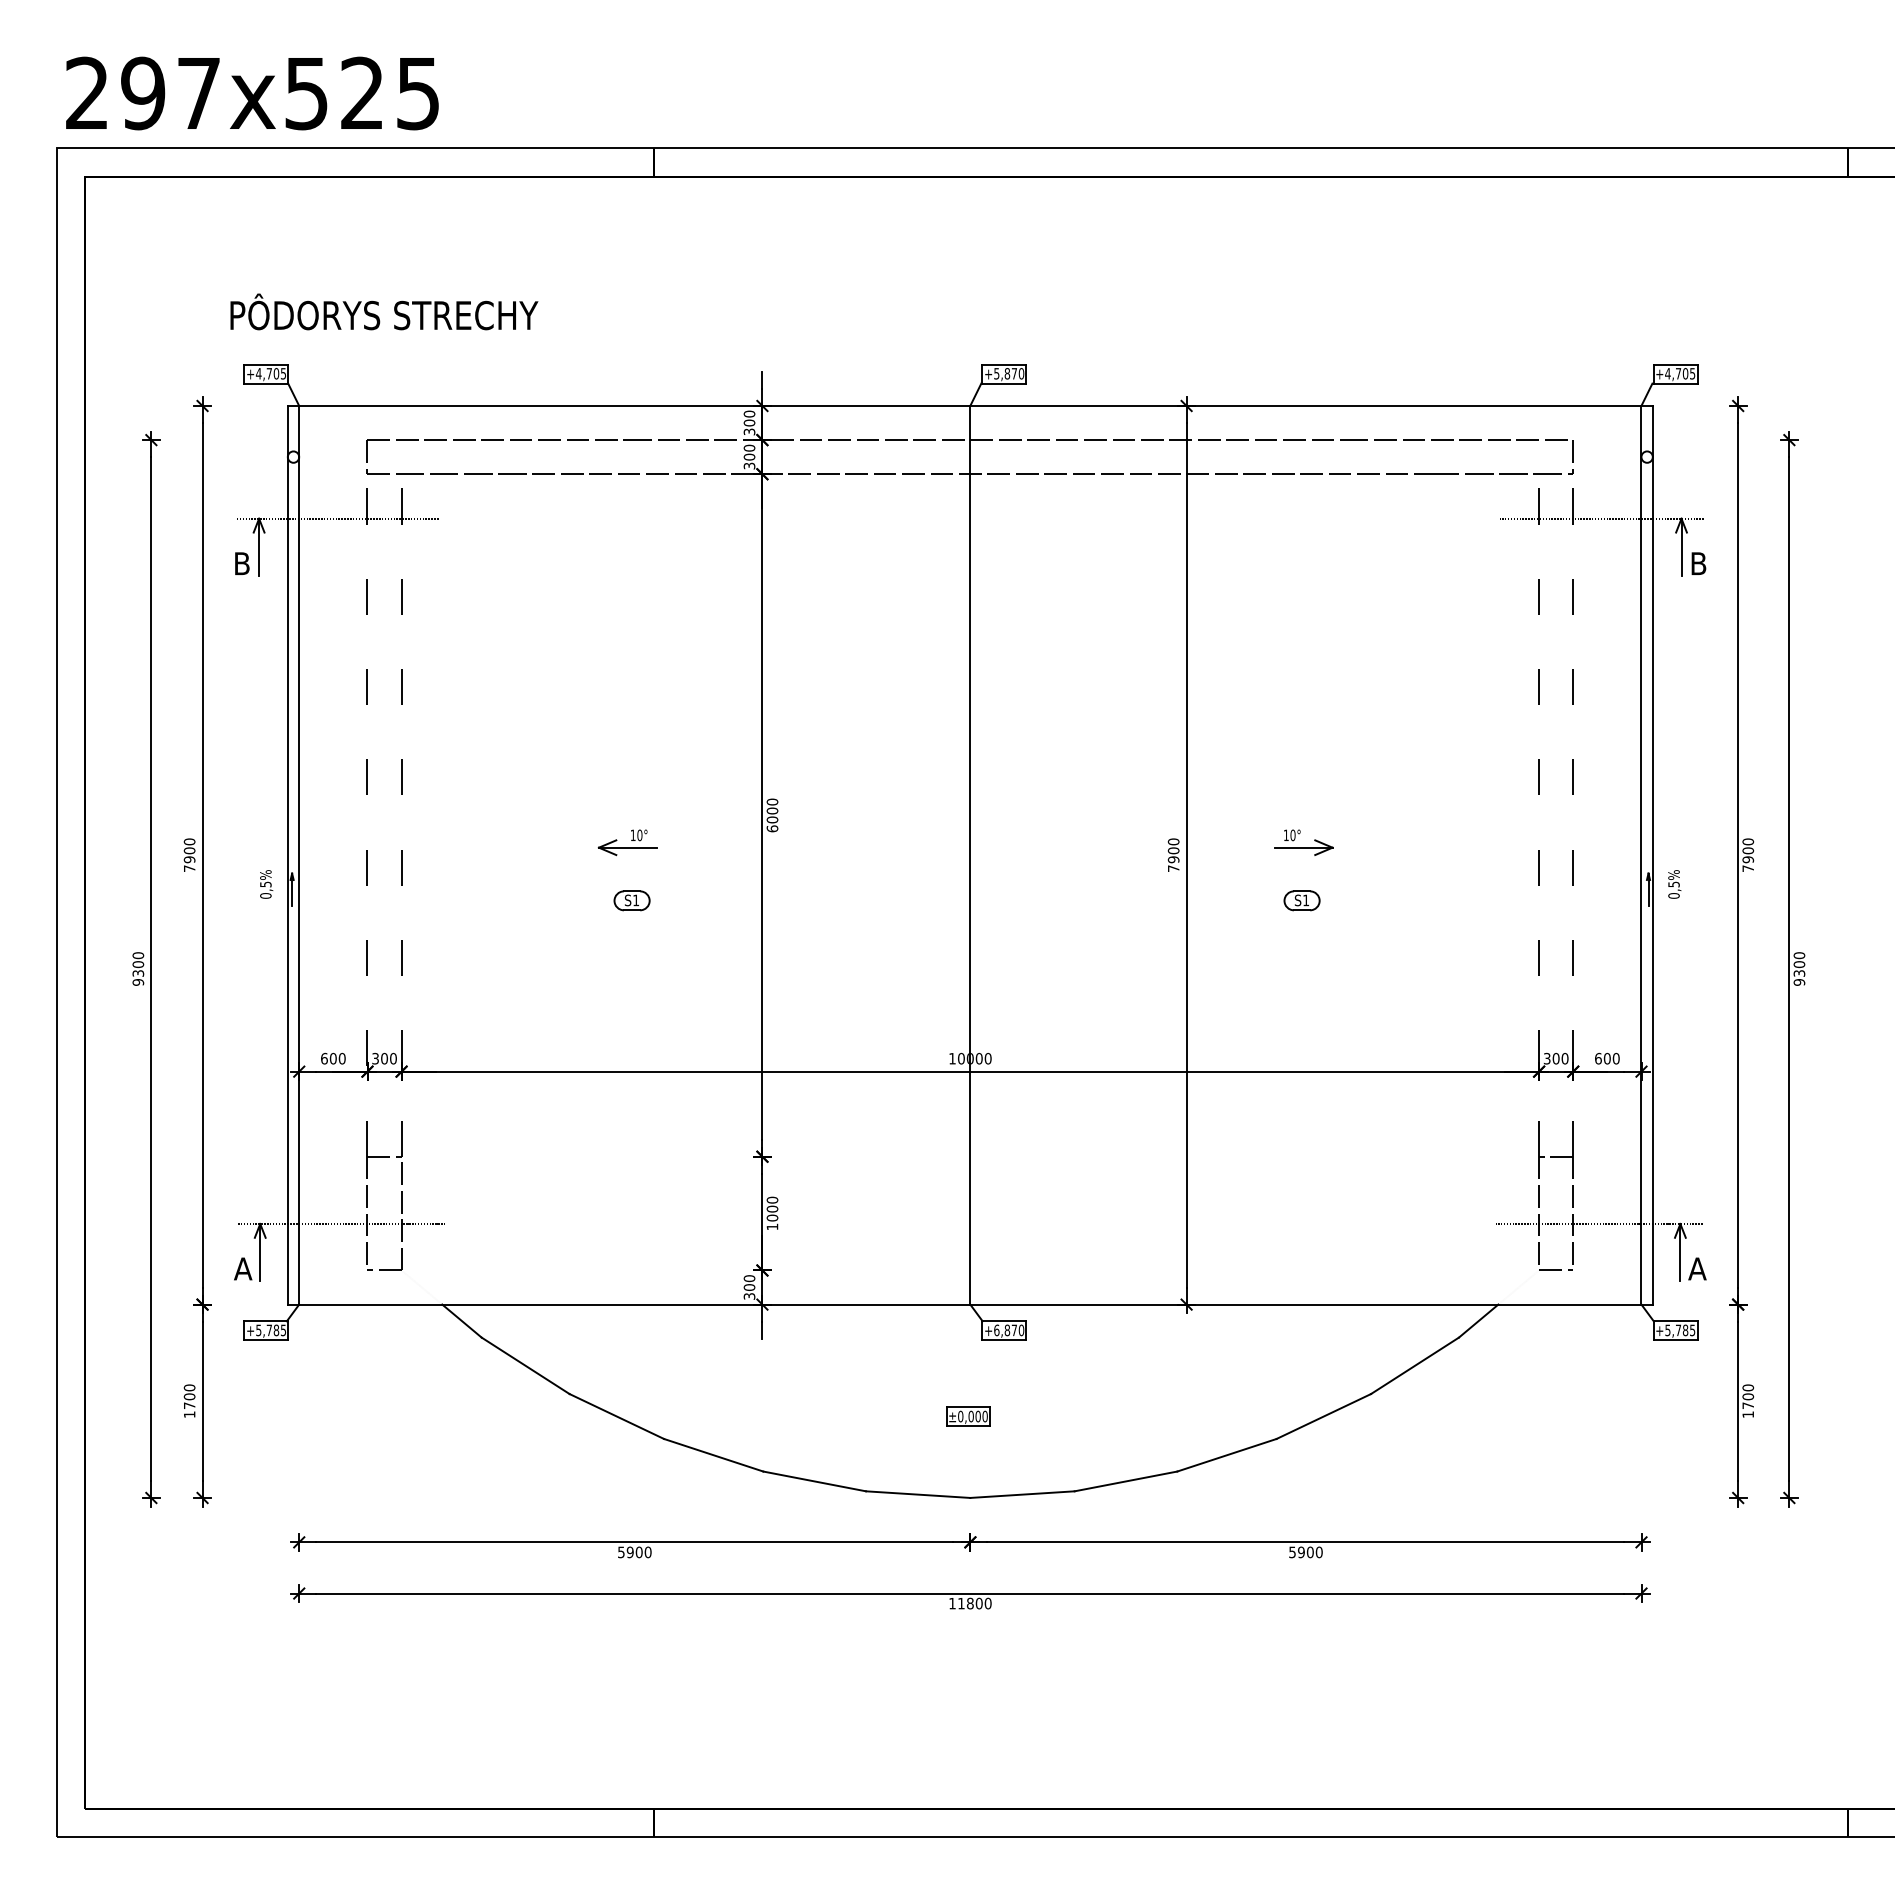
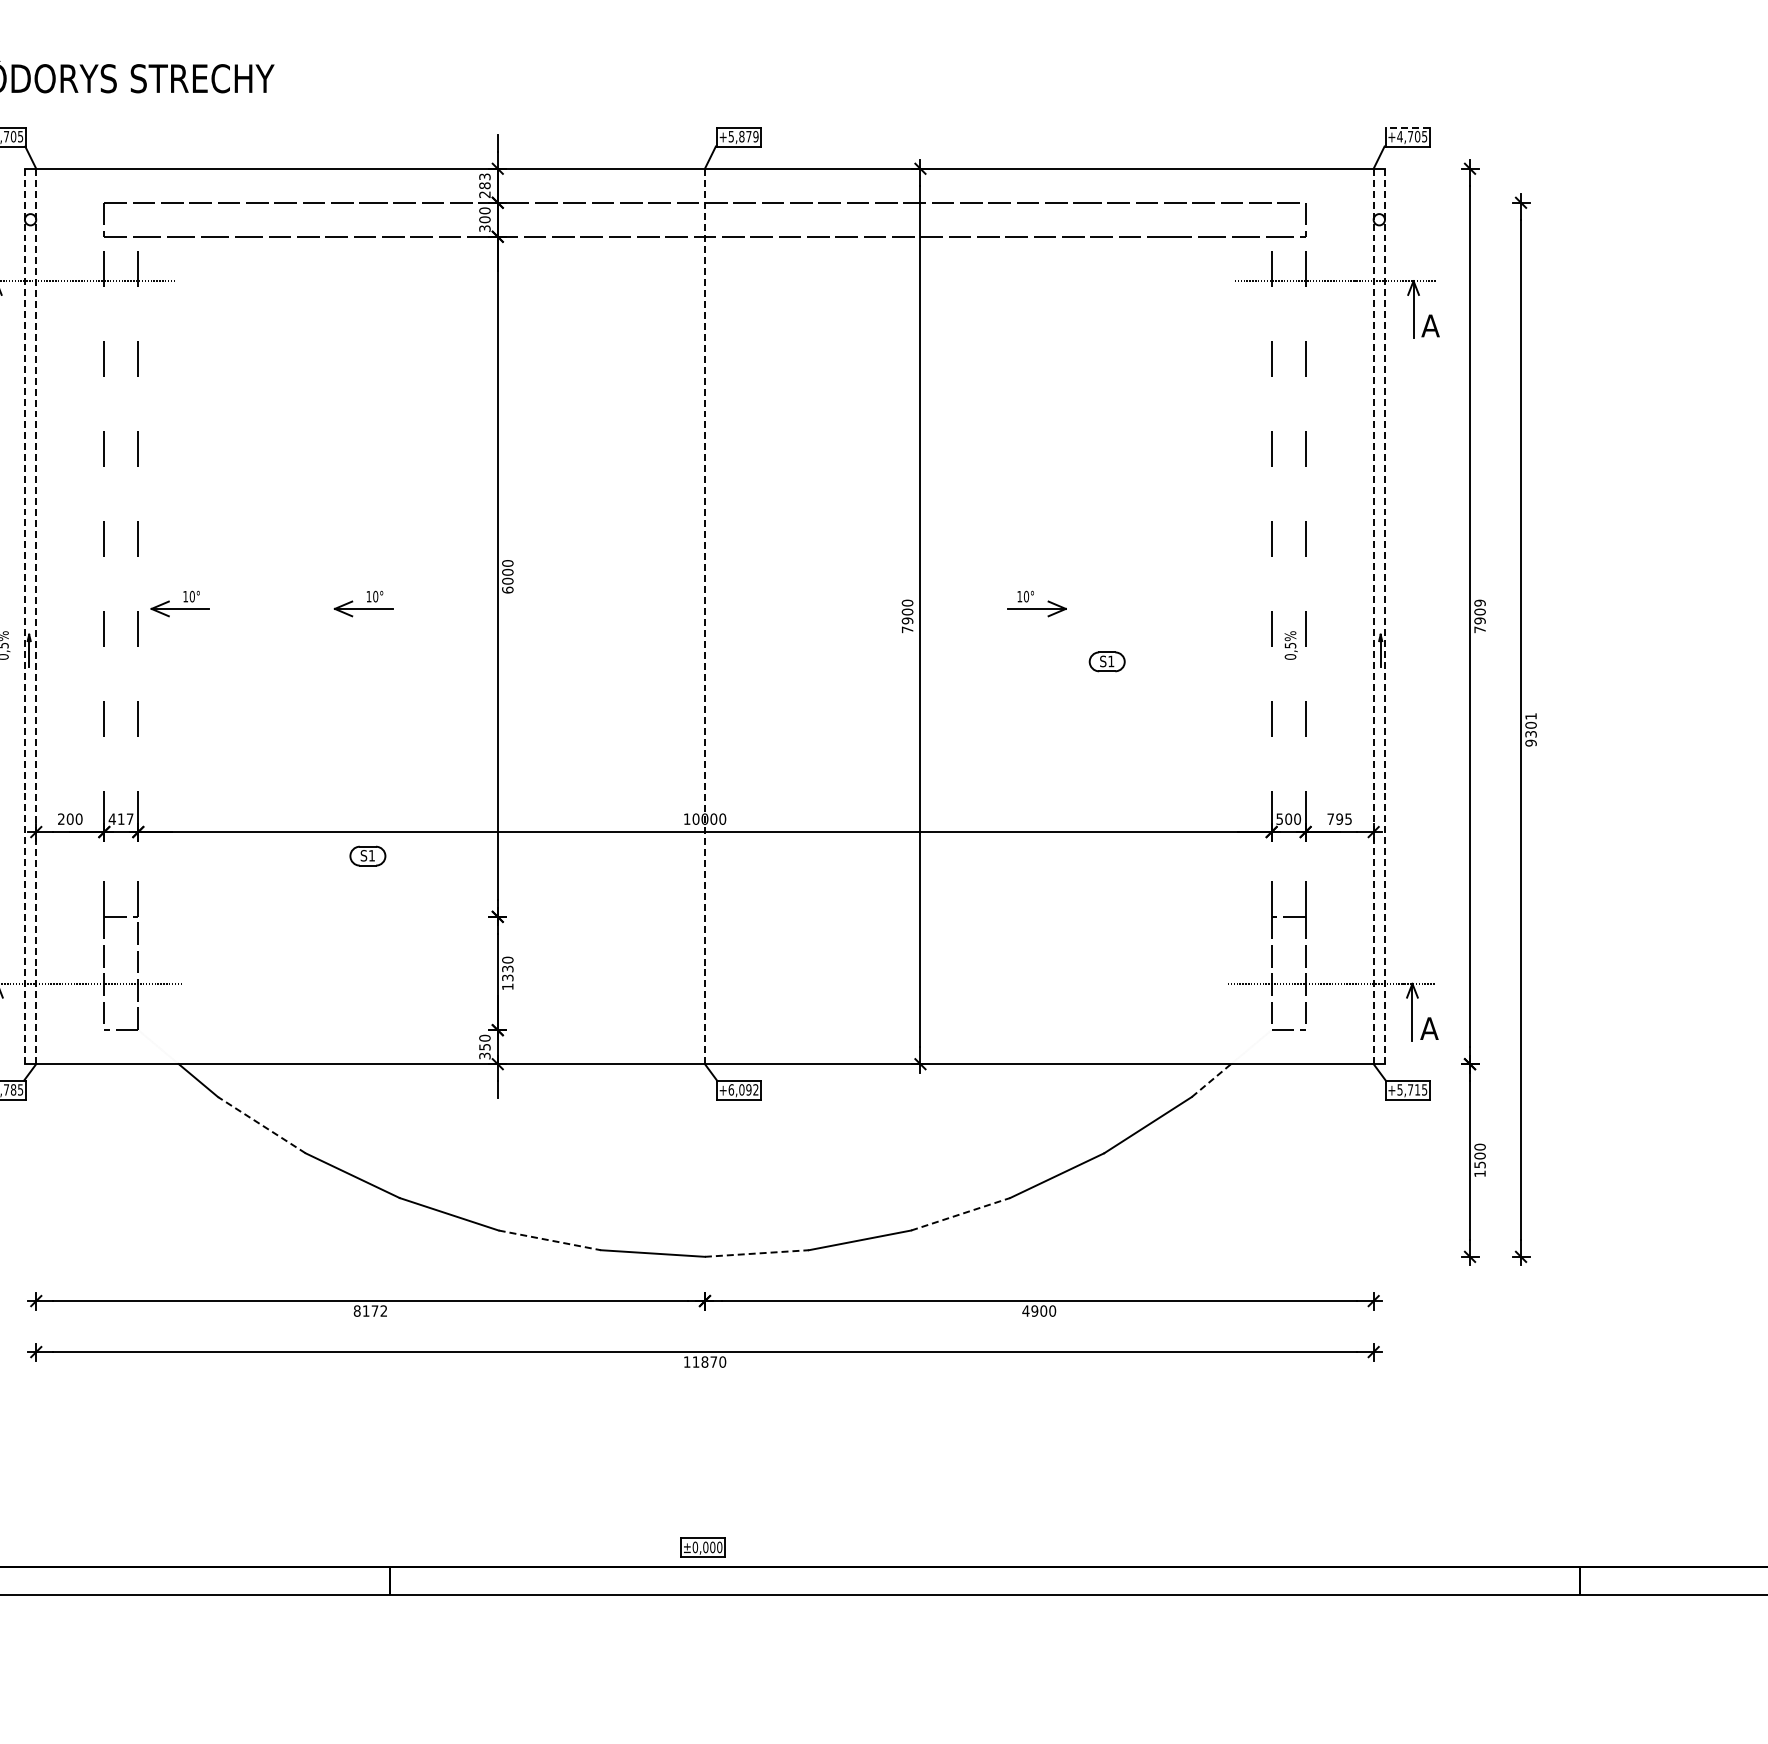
line: (1675, 364) -> (1407, 127), solid -> dashed
text: (1021, 373) -> (755, 136), +5,870 -> +5,879
text: (749, 422) -> (484, 185), 300 -> 283
text: (1698, 563) -> (1430, 325), B -> A
text: (1747, 841) -> (1479, 602), 7900 -> 7909
part: (443, 842) -> (180, 603), added
line: (299, 854) -> (36, 615), solid -> dashed
line: (970, 854) -> (705, 615), solid -> dashed
line: (287, 855) -> (24, 616), solid -> dashed
line: (1641, 855) -> (1373, 616), solid -> dashed
line: (1652, 855) -> (1384, 616), solid -> dashed
text: (1674, 884) -> (1290, 645), moved
part: (631, 900) -> (367, 855), moved
part: (1301, 900) -> (1106, 661), moved
text: (1799, 955) -> (1531, 716), 9300 -> 9301
text: (1547, 1057) -> (1280, 817), 300 -> 500
text: (324, 1058) -> (61, 818), 600 -> 200
text: (383, 1058) -> (120, 818), 300 -> 417
text: (1607, 1058) -> (1339, 818), 600 -> 795
text: (772, 1213) -> (507, 973), 1000 -> 1330
text: (749, 1287) -> (484, 1047), 300 -> 350
line: (1478, 1321) -> (1211, 1081), solid -> dashed
text: (1014, 1330) -> (748, 1089), +6,870 -> +6,092
text: (1685, 1330) -> (1417, 1089), +5,785 -> +5,715
line: (525, 1365) -> (261, 1124), solid -> dashed
text: (1748, 1405) -> (1480, 1164), 1700 -> 1500
part: (968, 1416) -> (703, 1547), moved
line: (1227, 1455) -> (961, 1214), solid -> dashed
line: (815, 1481) -> (550, 1240), solid -> dashed
line: (1022, 1494) -> (756, 1253), solid -> dashed
text: (634, 1552) -> (370, 1311), 5900 -> 8172
text: (1292, 1552) -> (1025, 1311), 5900 -> 4900
text: (978, 1603) -> (713, 1361), 11800 -> 11870

